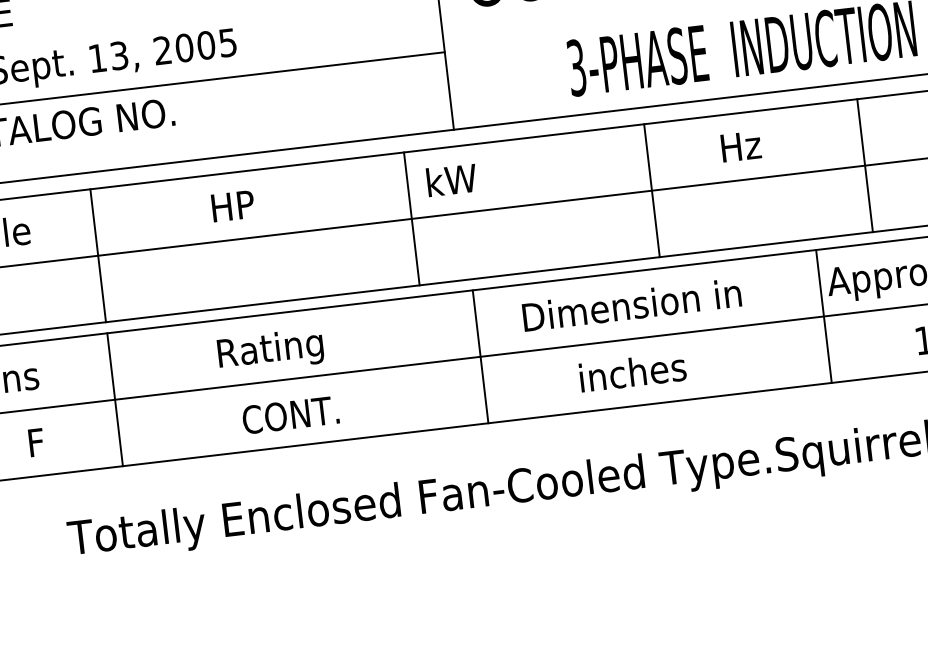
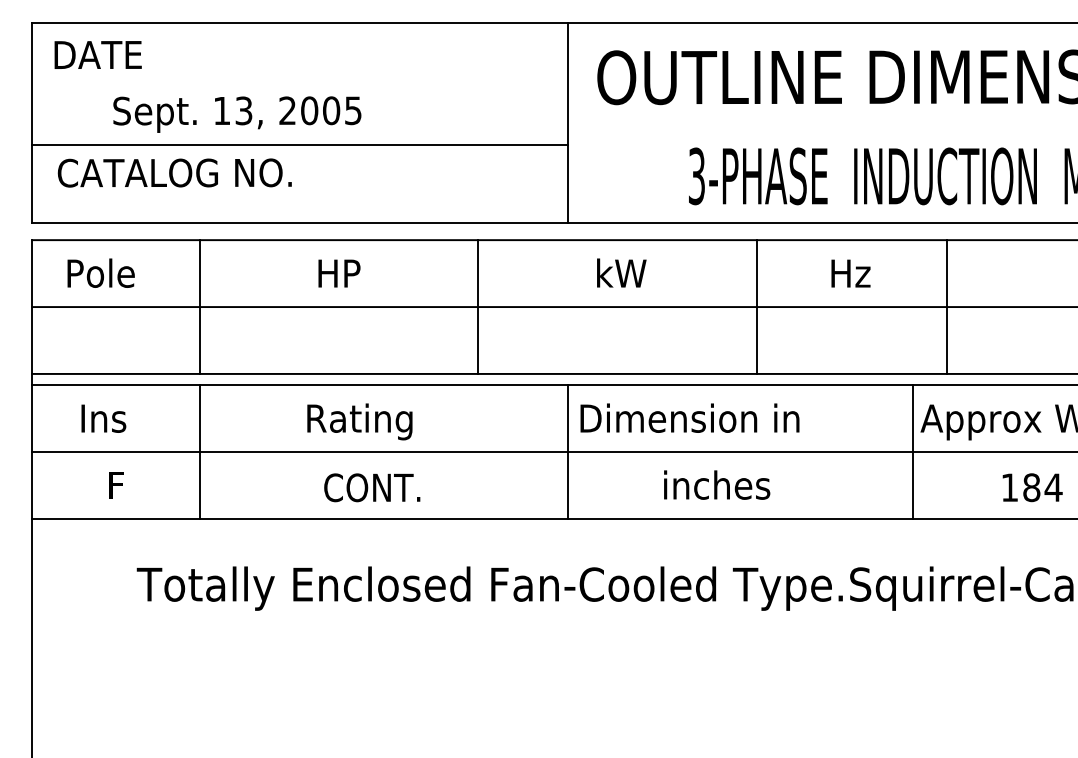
line: (864, 165) -> (946, 306), moved
text: (451, 179) -> (621, 272), moved
line: (411, 218) -> (478, 306), moved
text: (631, 304) -> (689, 417), moved

